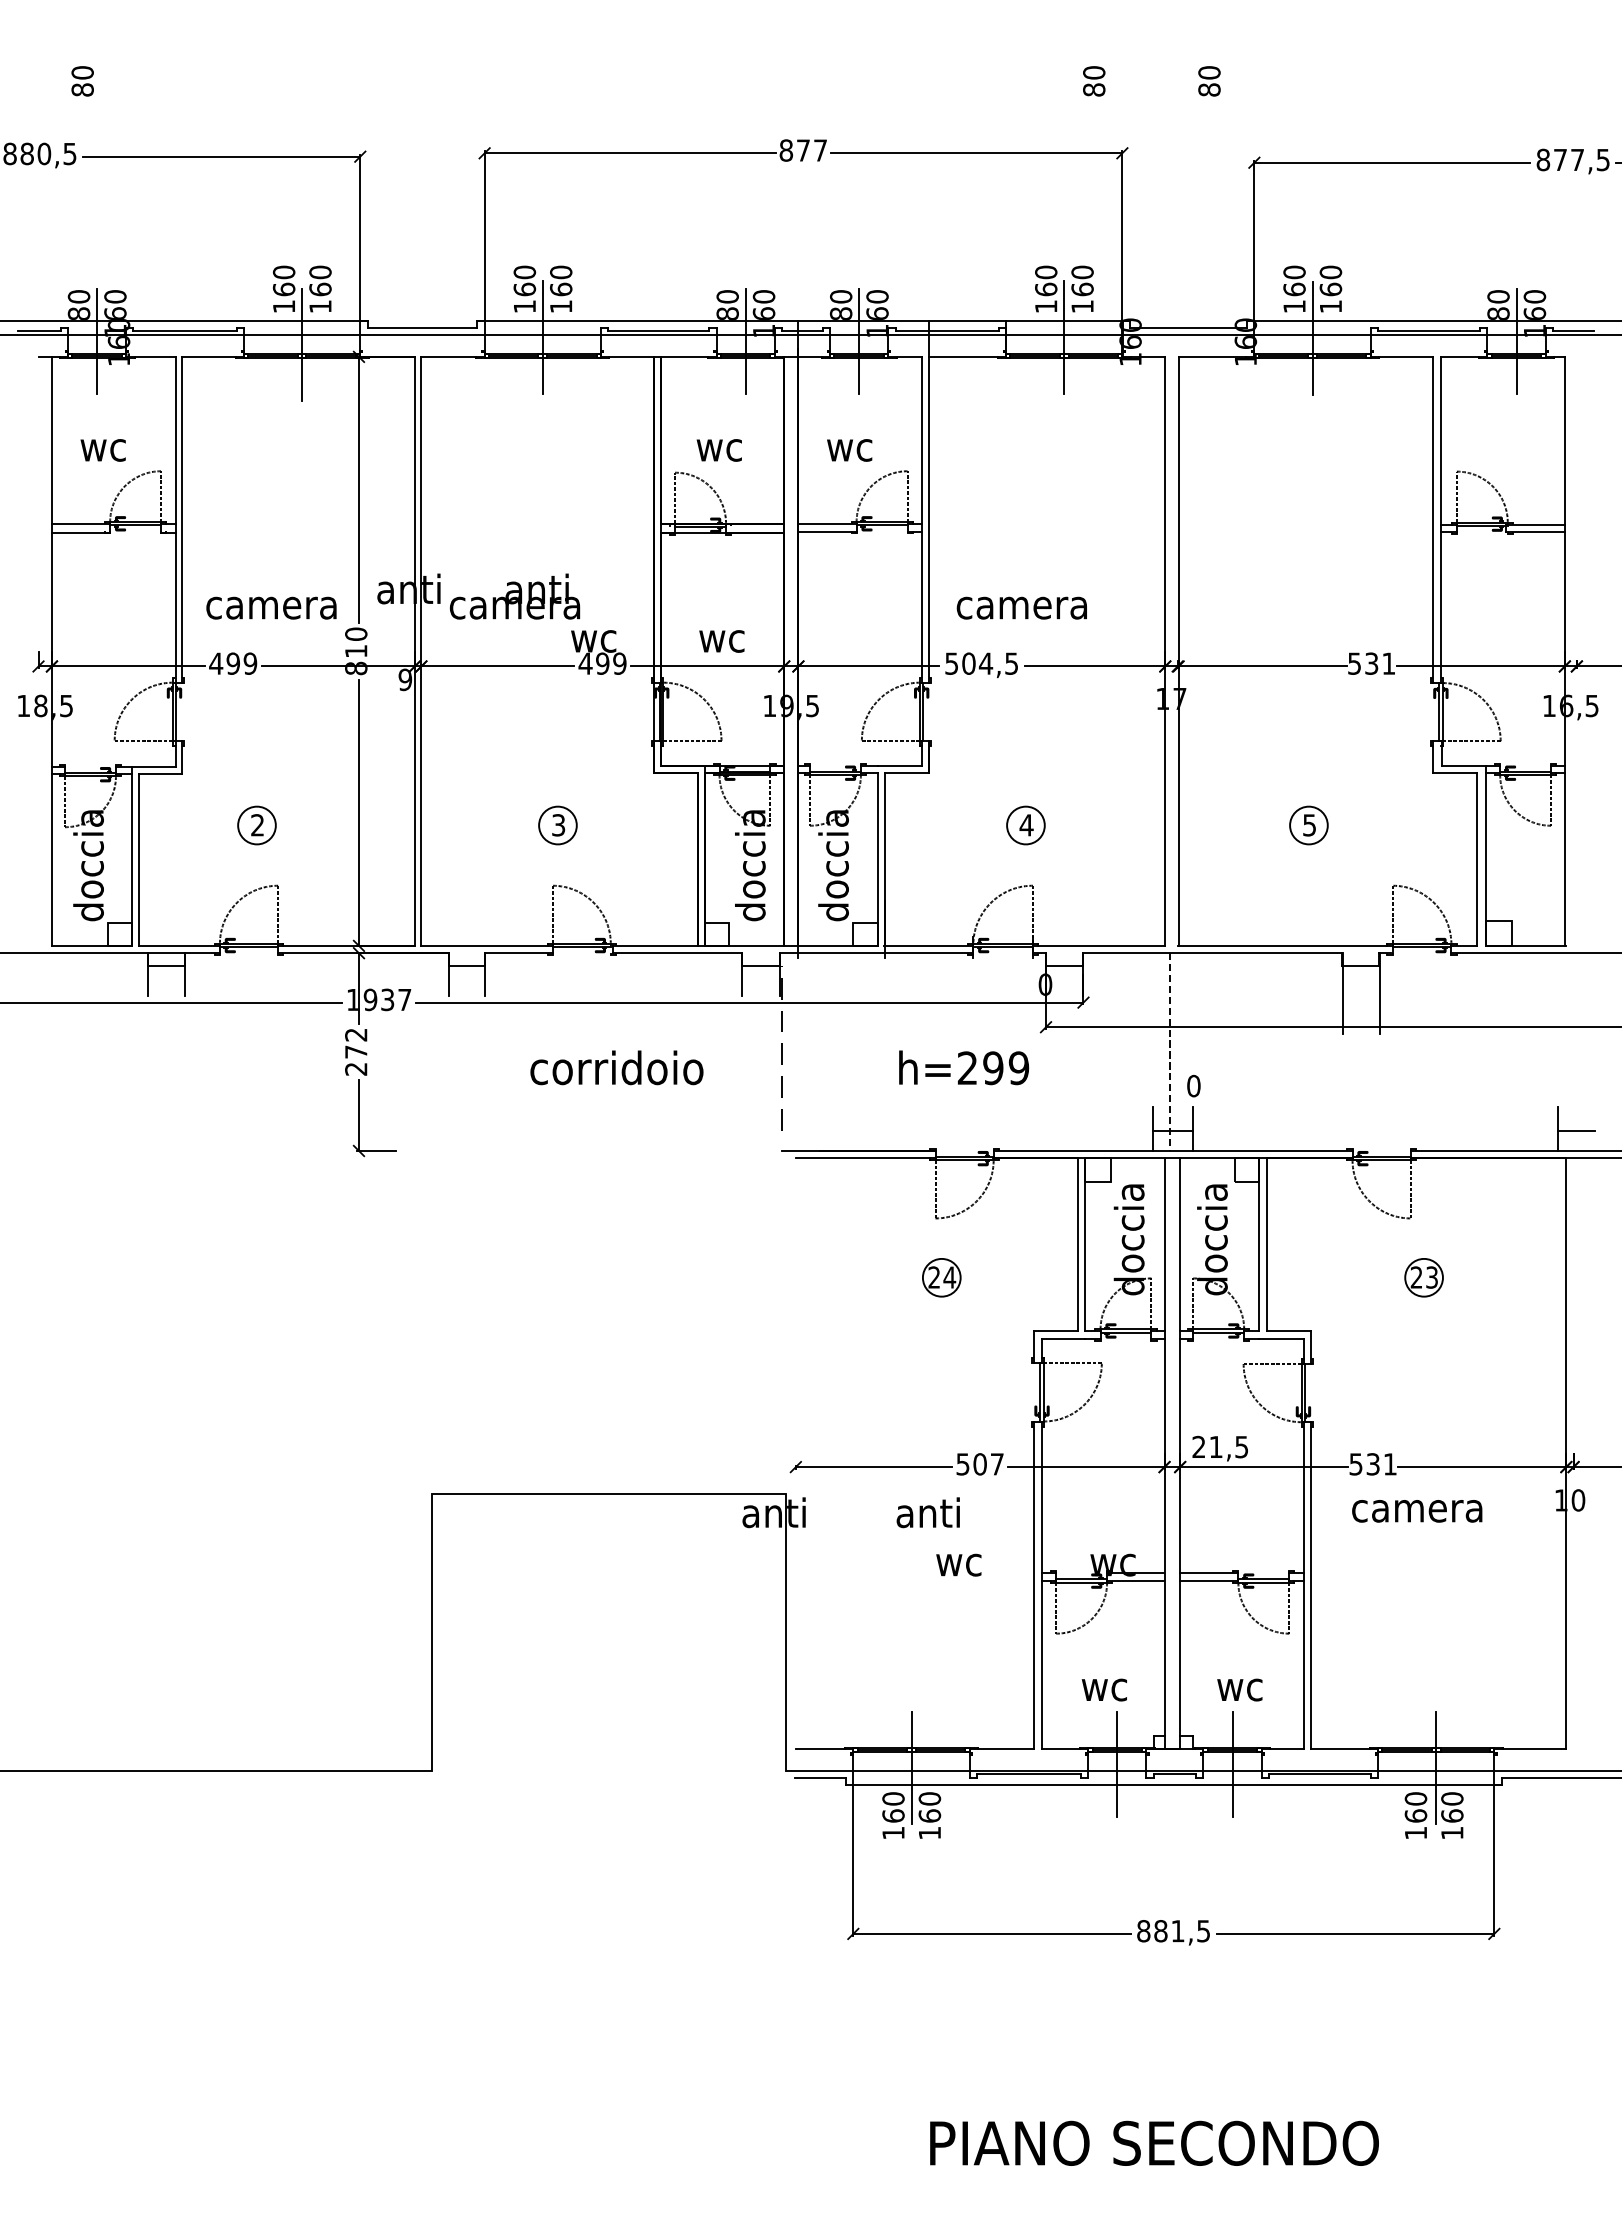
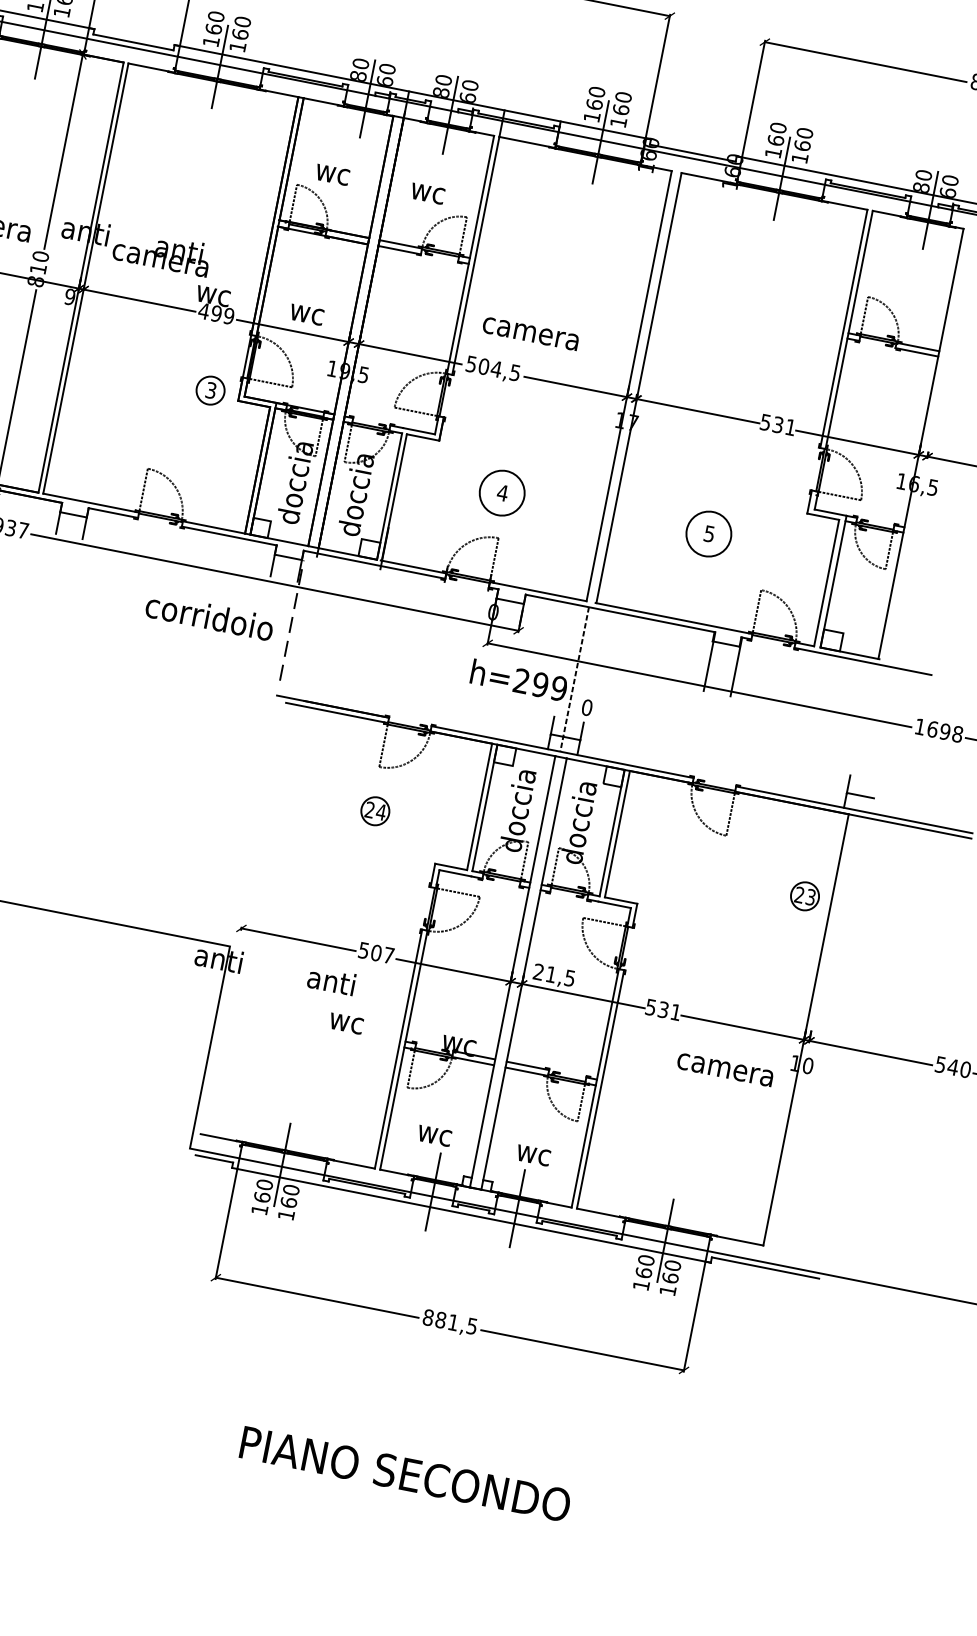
part: (557, 825) -> (210, 390), moved
circle: (1025, 825) -> (501, 493), size x1.6
circle: (1308, 825) -> (708, 533), size x1.6
text: (616, 1067) -> (209, 616), moved
text: (964, 1067) -> (519, 680), moved
part: (1423, 1277) -> (804, 896), moved
text: (1417, 1511) -> (725, 1070), moved

